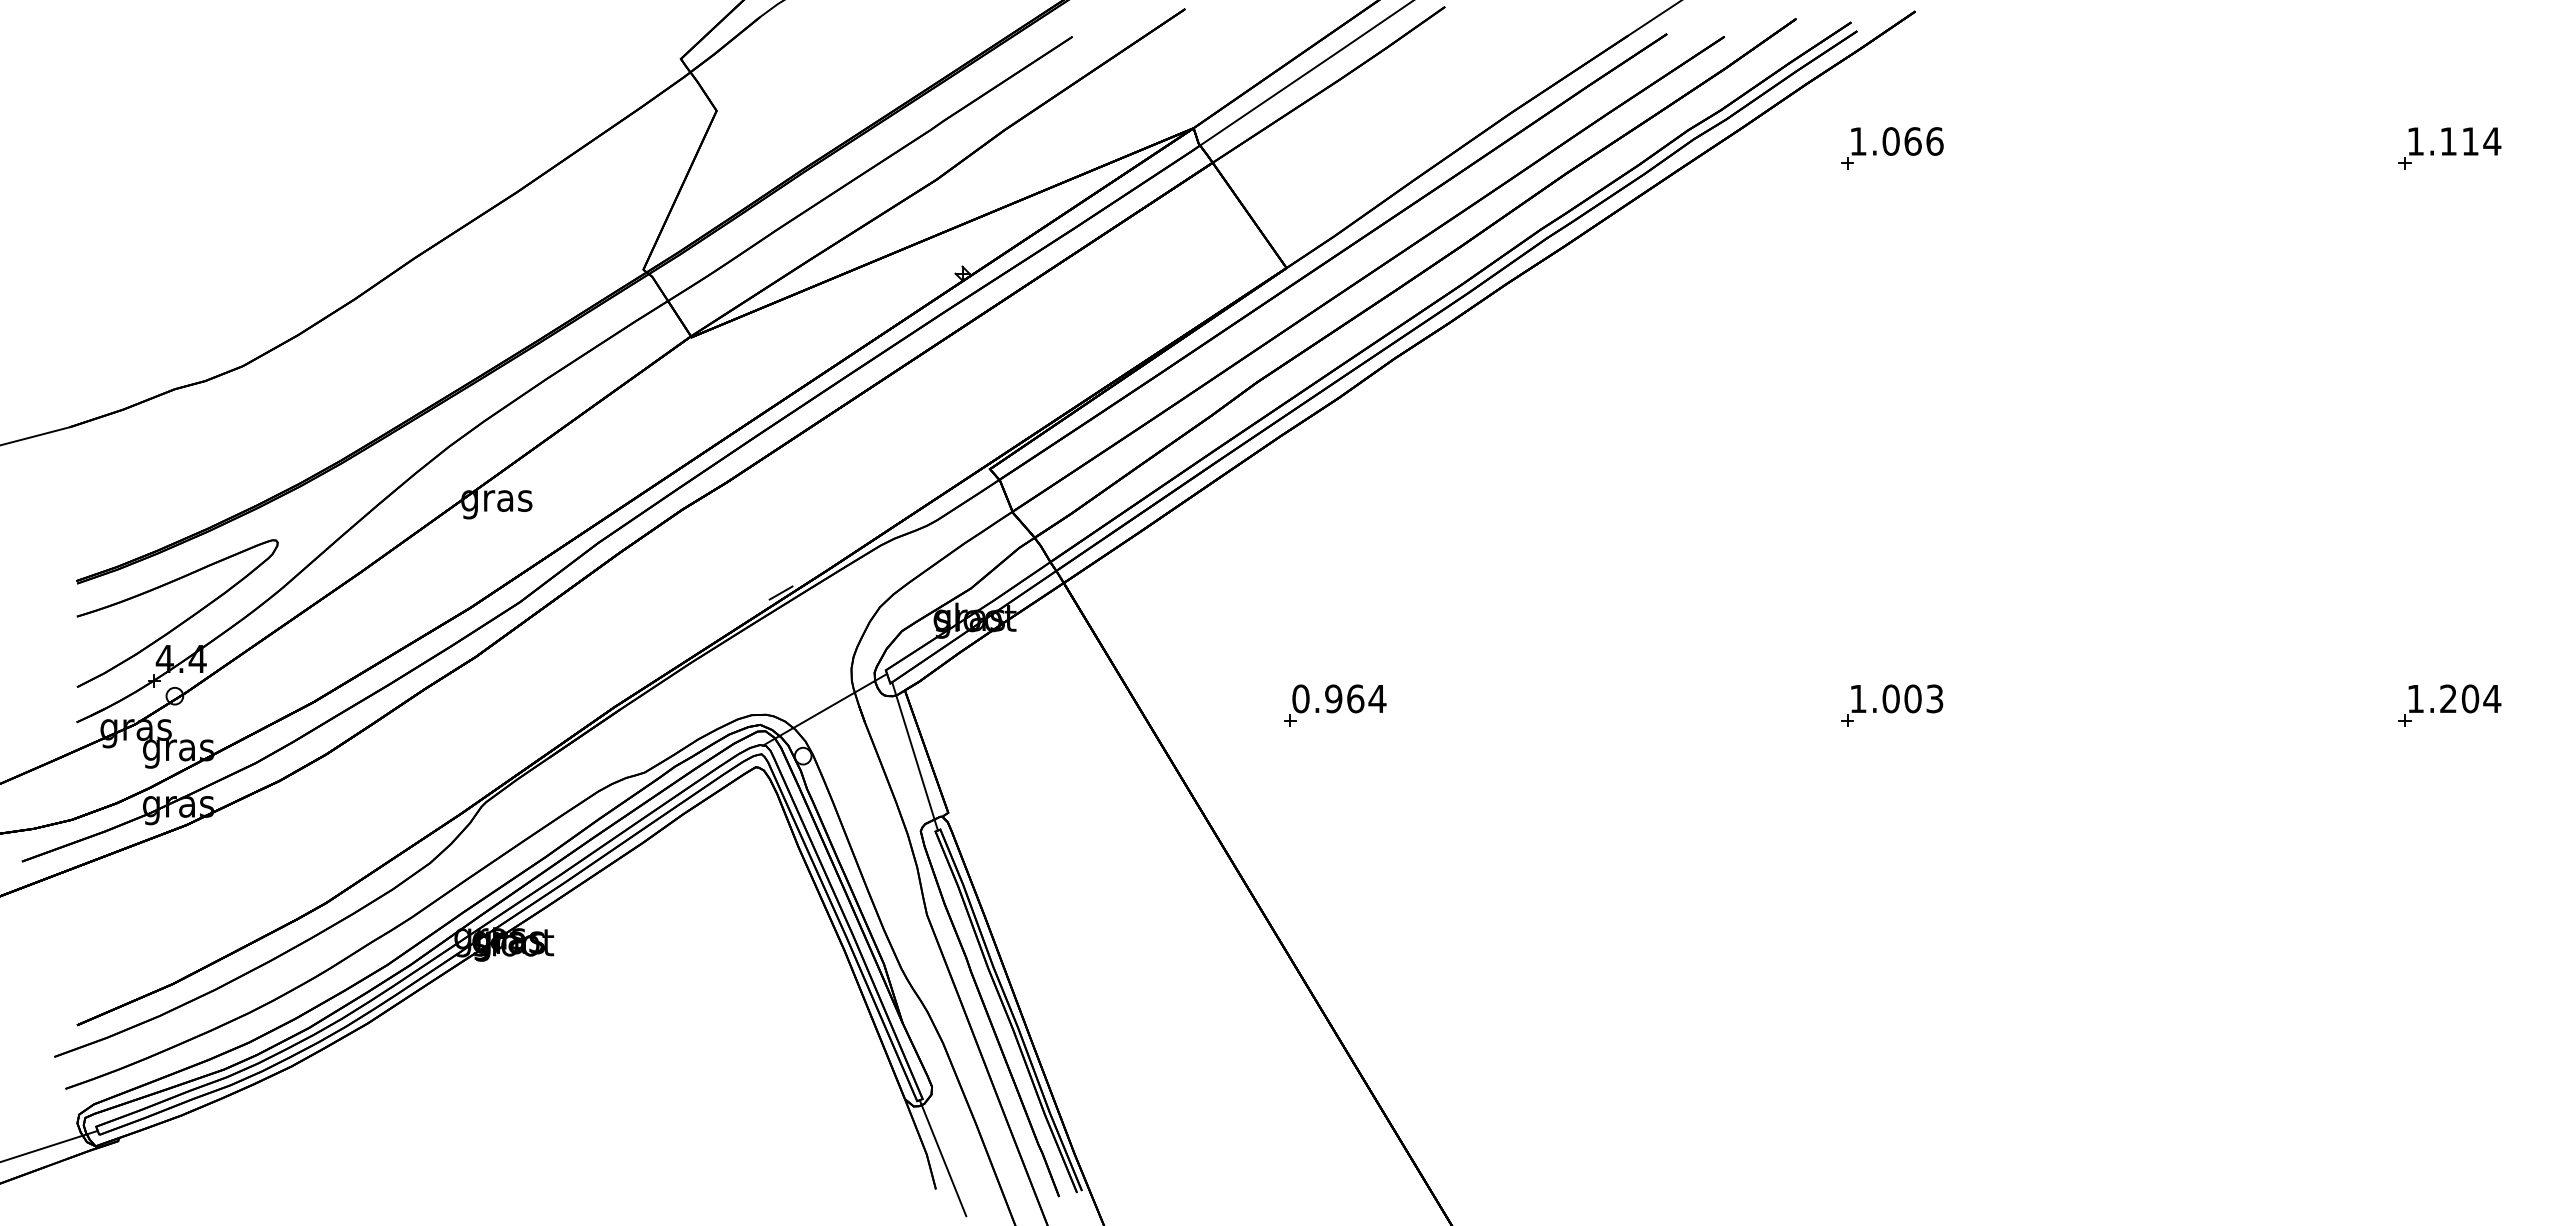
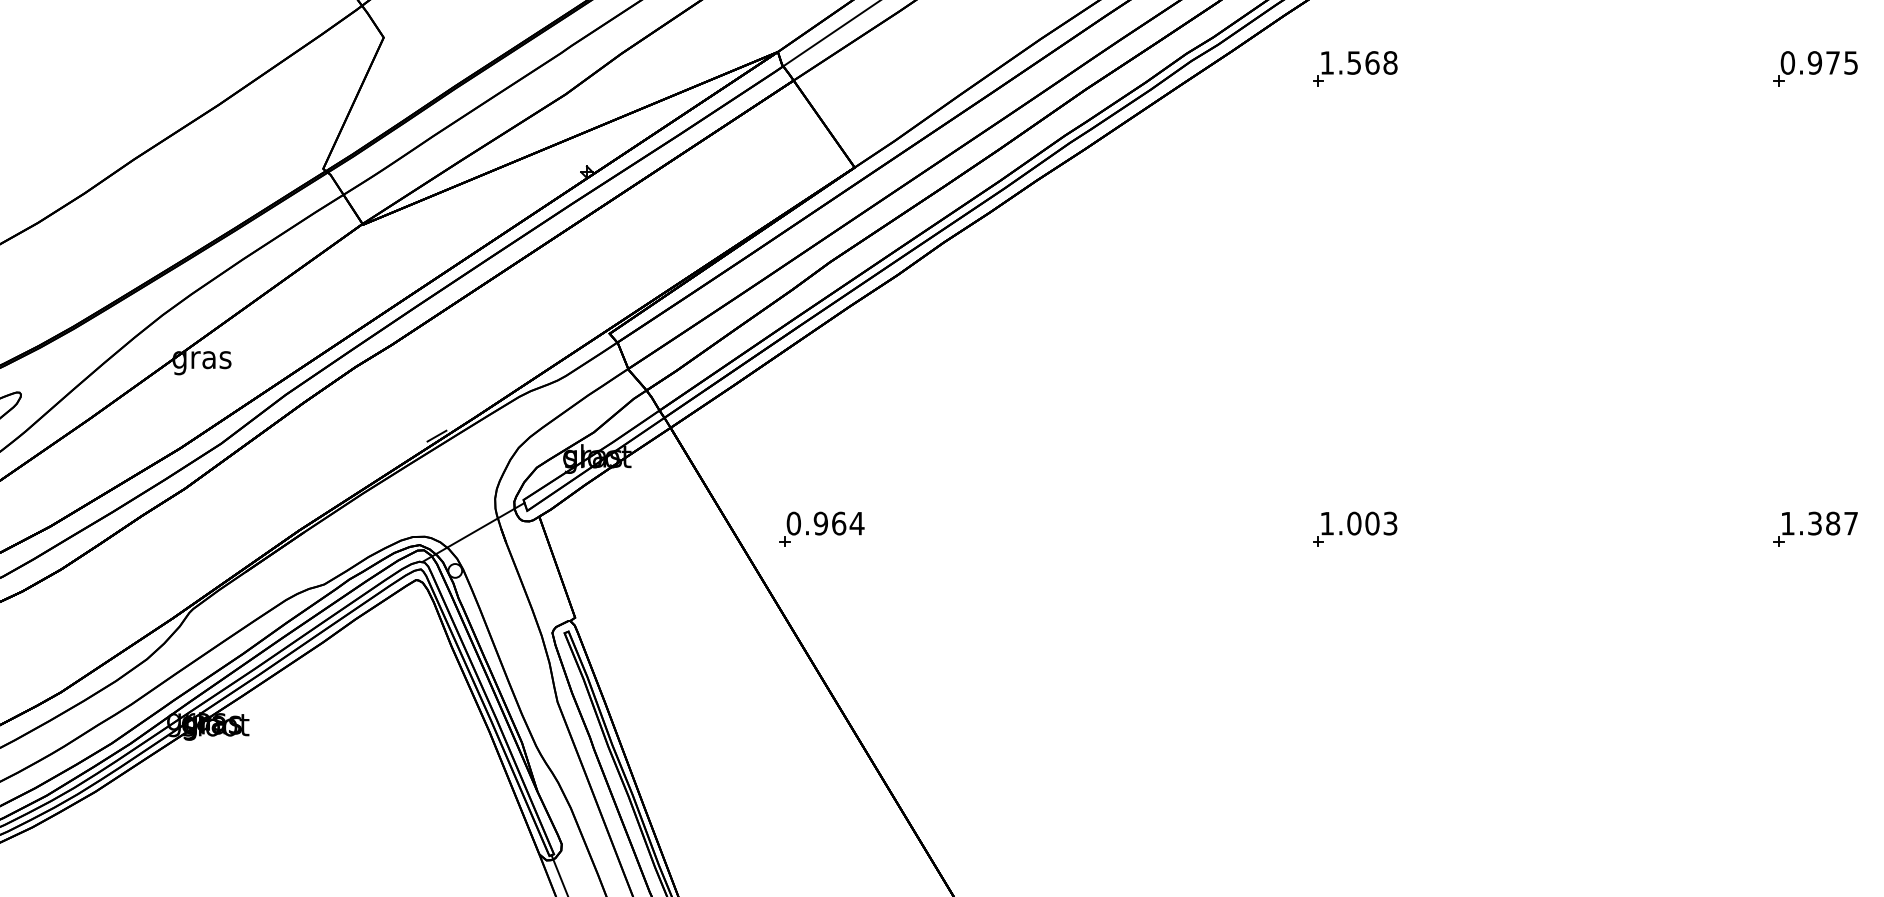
text: (1912, 141) -> (1371, 62), 1.066 -> 1.568
text: (2454, 141) -> (1819, 62), 1.114 -> 0.975
text: (2470, 698) -> (1833, 523), 1.204 -> 1.387
part: (1335, 705) -> (822, 529), moved
line: (914, 756) -> (547, 571), removed

